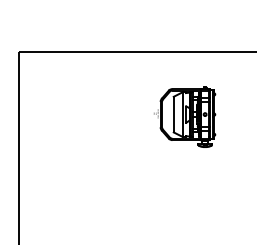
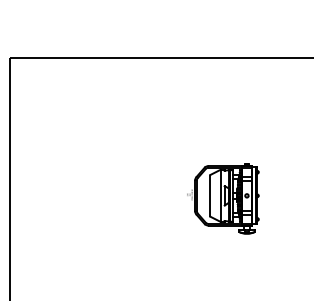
part: (185, 116) -> (223, 198), moved

